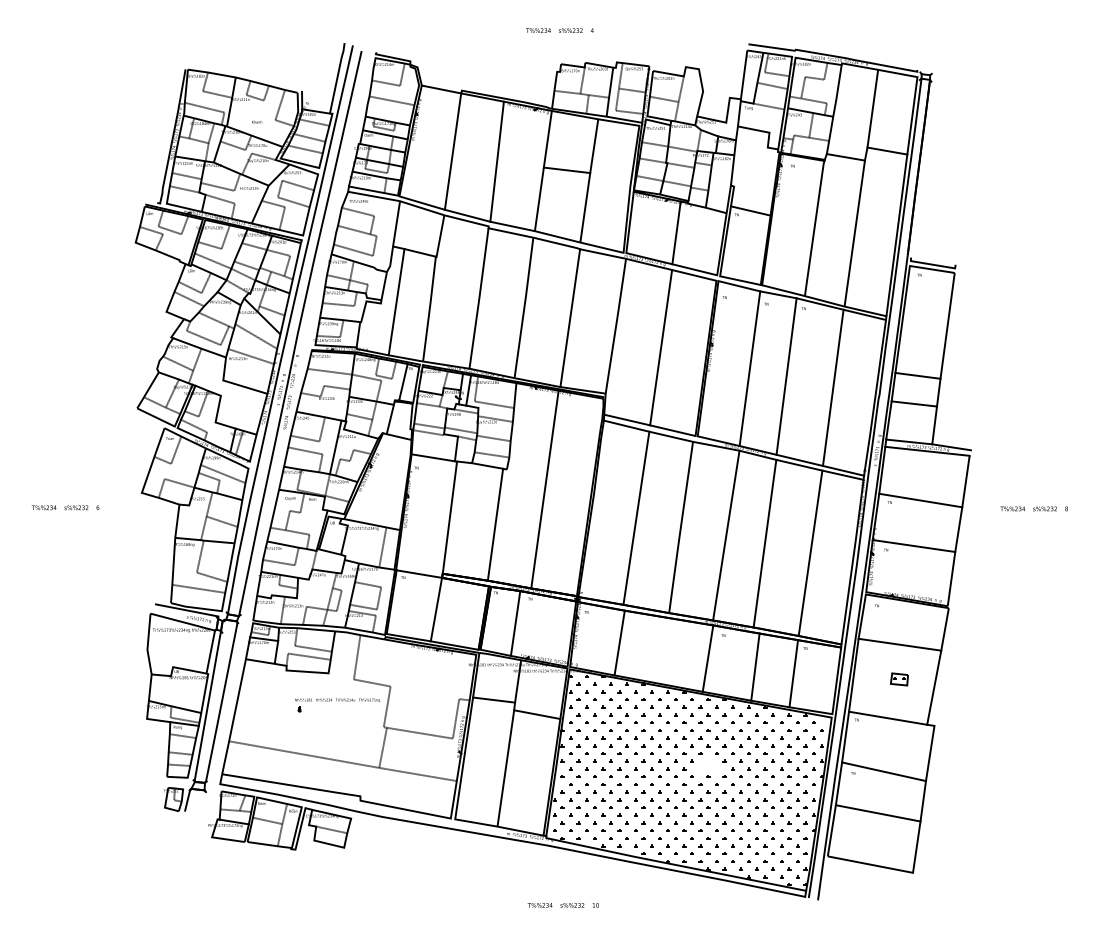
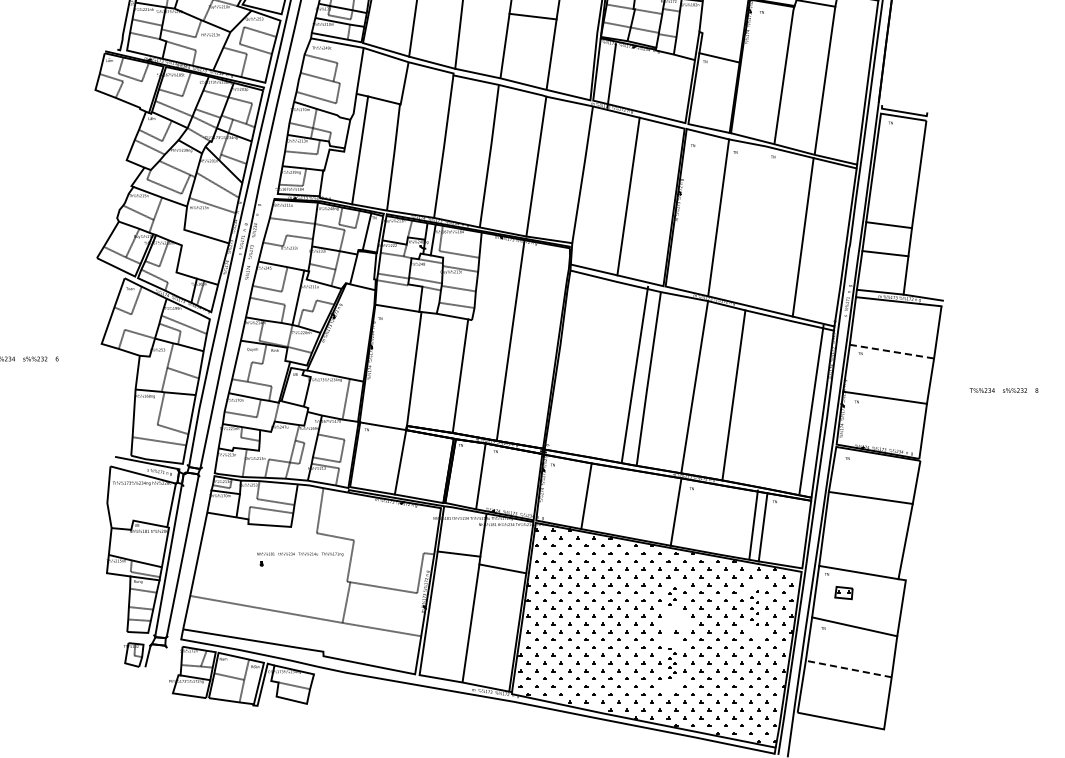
line: (676, 232) -> (611, 75), moved
line: (786, 376) -> (755, 225), removed
line: (921, 500) -> (892, 351), solid -> dashed
text: (1033, 508) -> (1003, 390), moved
line: (636, 517) -> (634, 373), moved
line: (810, 553) -> (811, 409), moved
line: (755, 666) -> (753, 524), moved
part: (898, 679) -> (842, 593), moved
part: (704, 741) -> (672, 596), size x0.7
part: (785, 753) -> (754, 608), size x0.7
part: (704, 807) -> (672, 663), size x0.6
line: (877, 813) -> (848, 669), solid -> dashed

